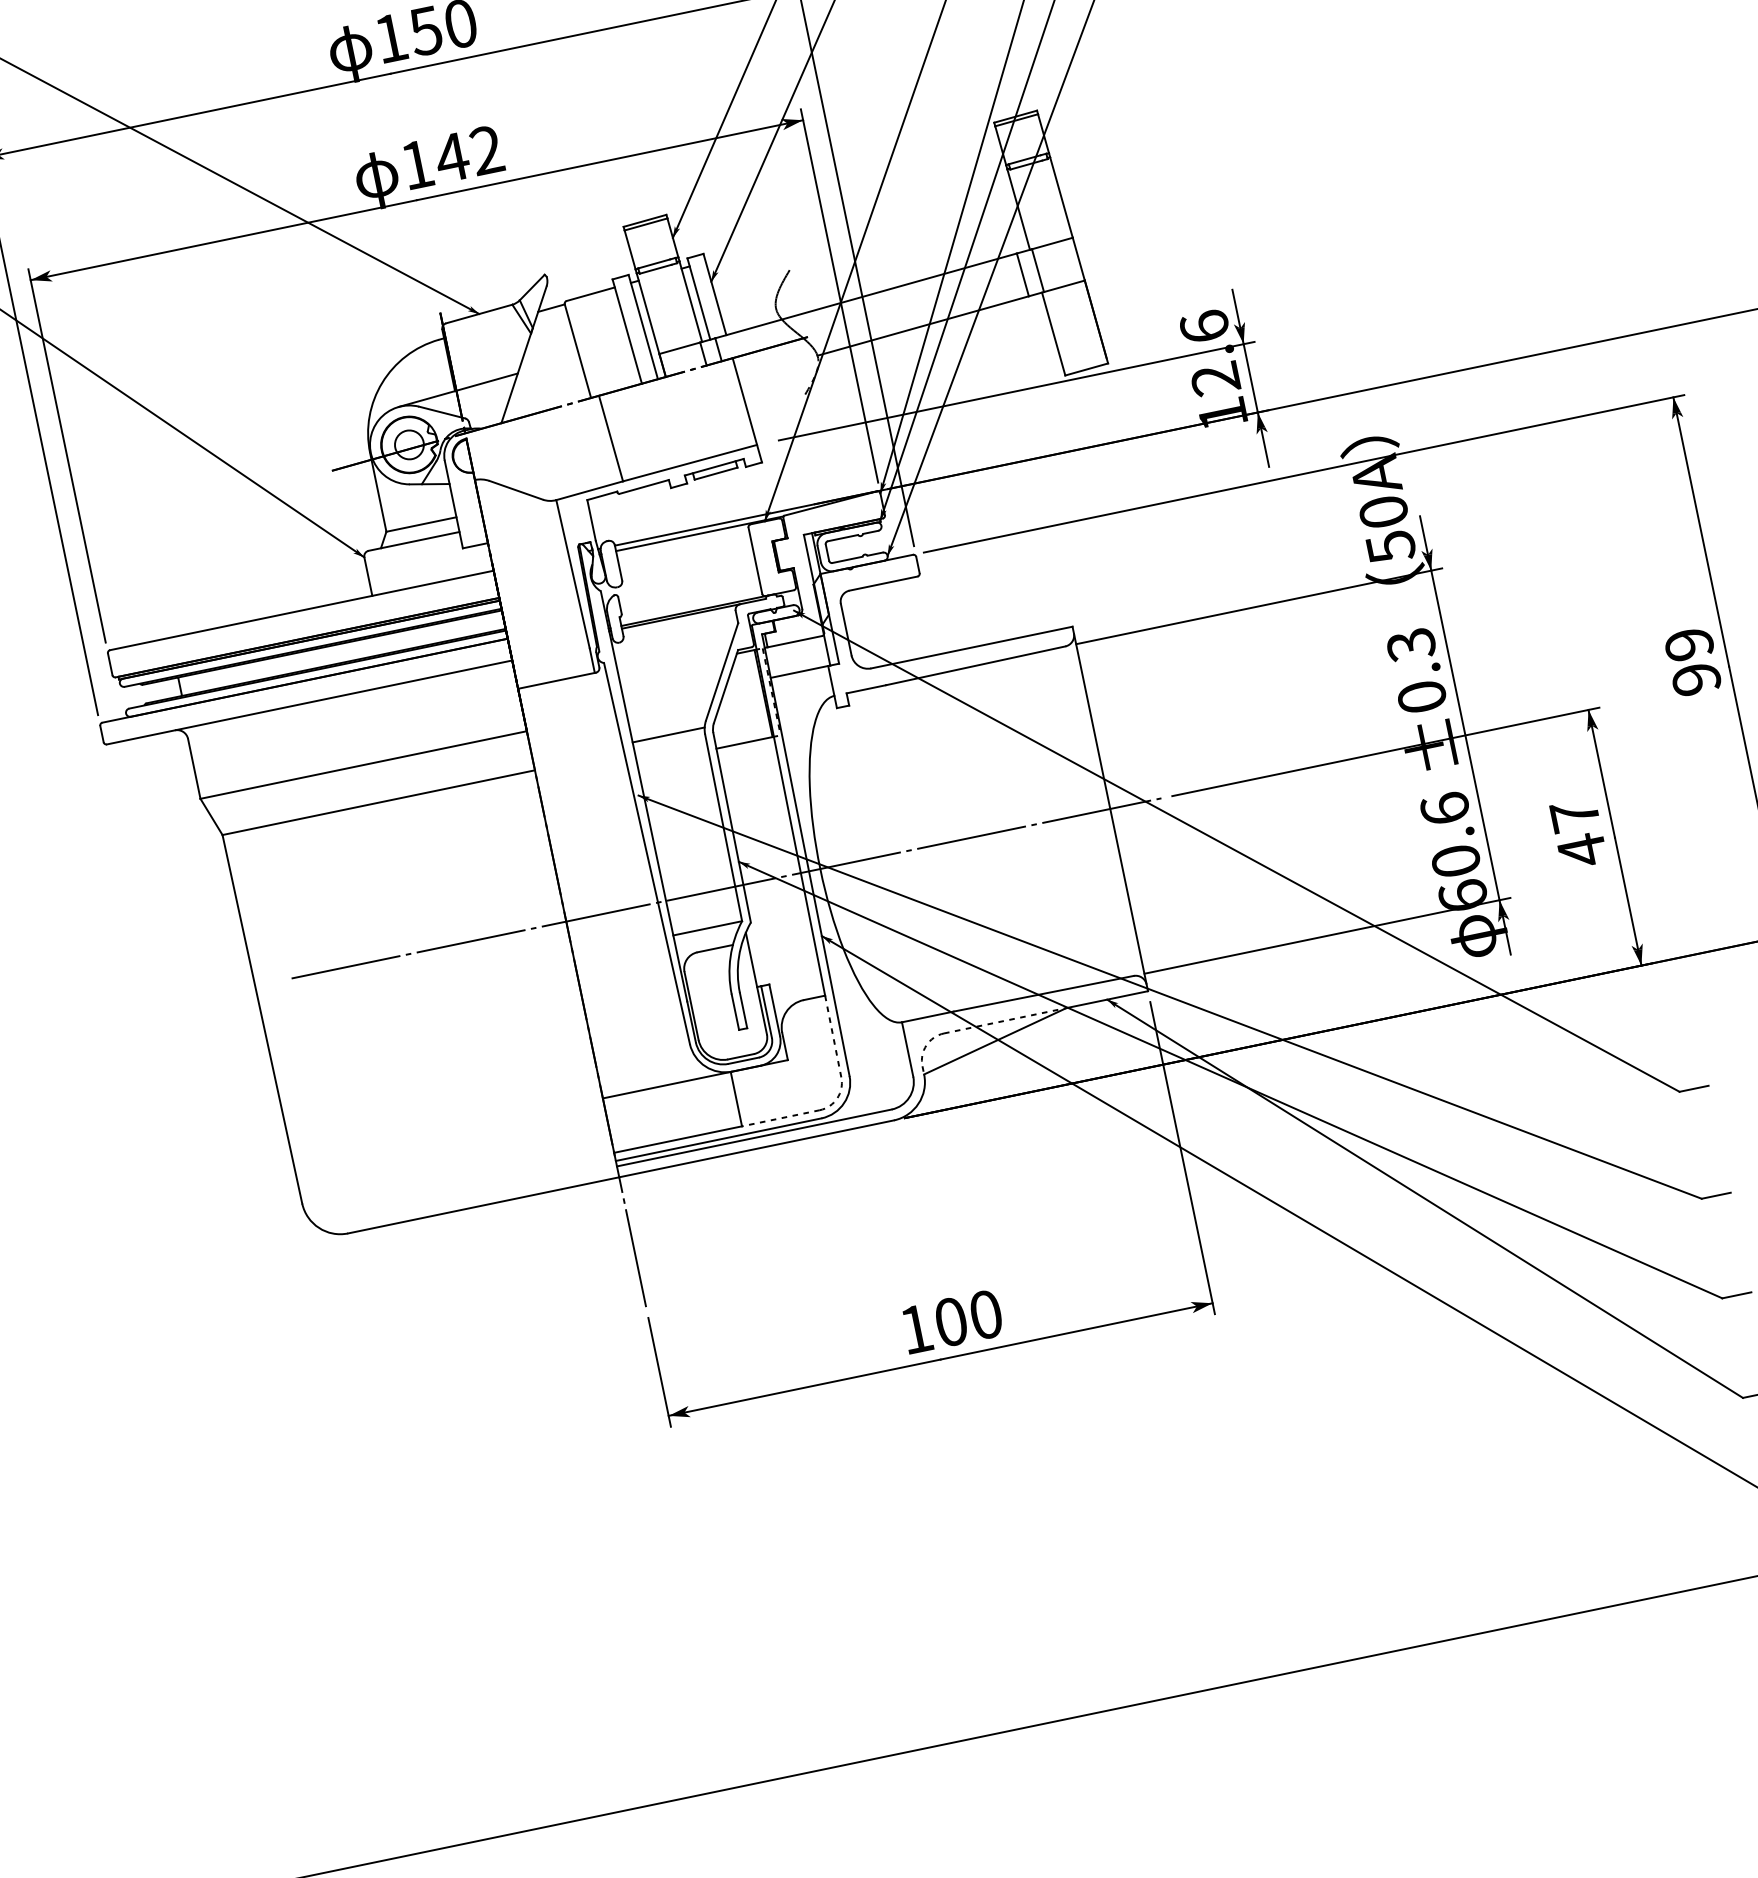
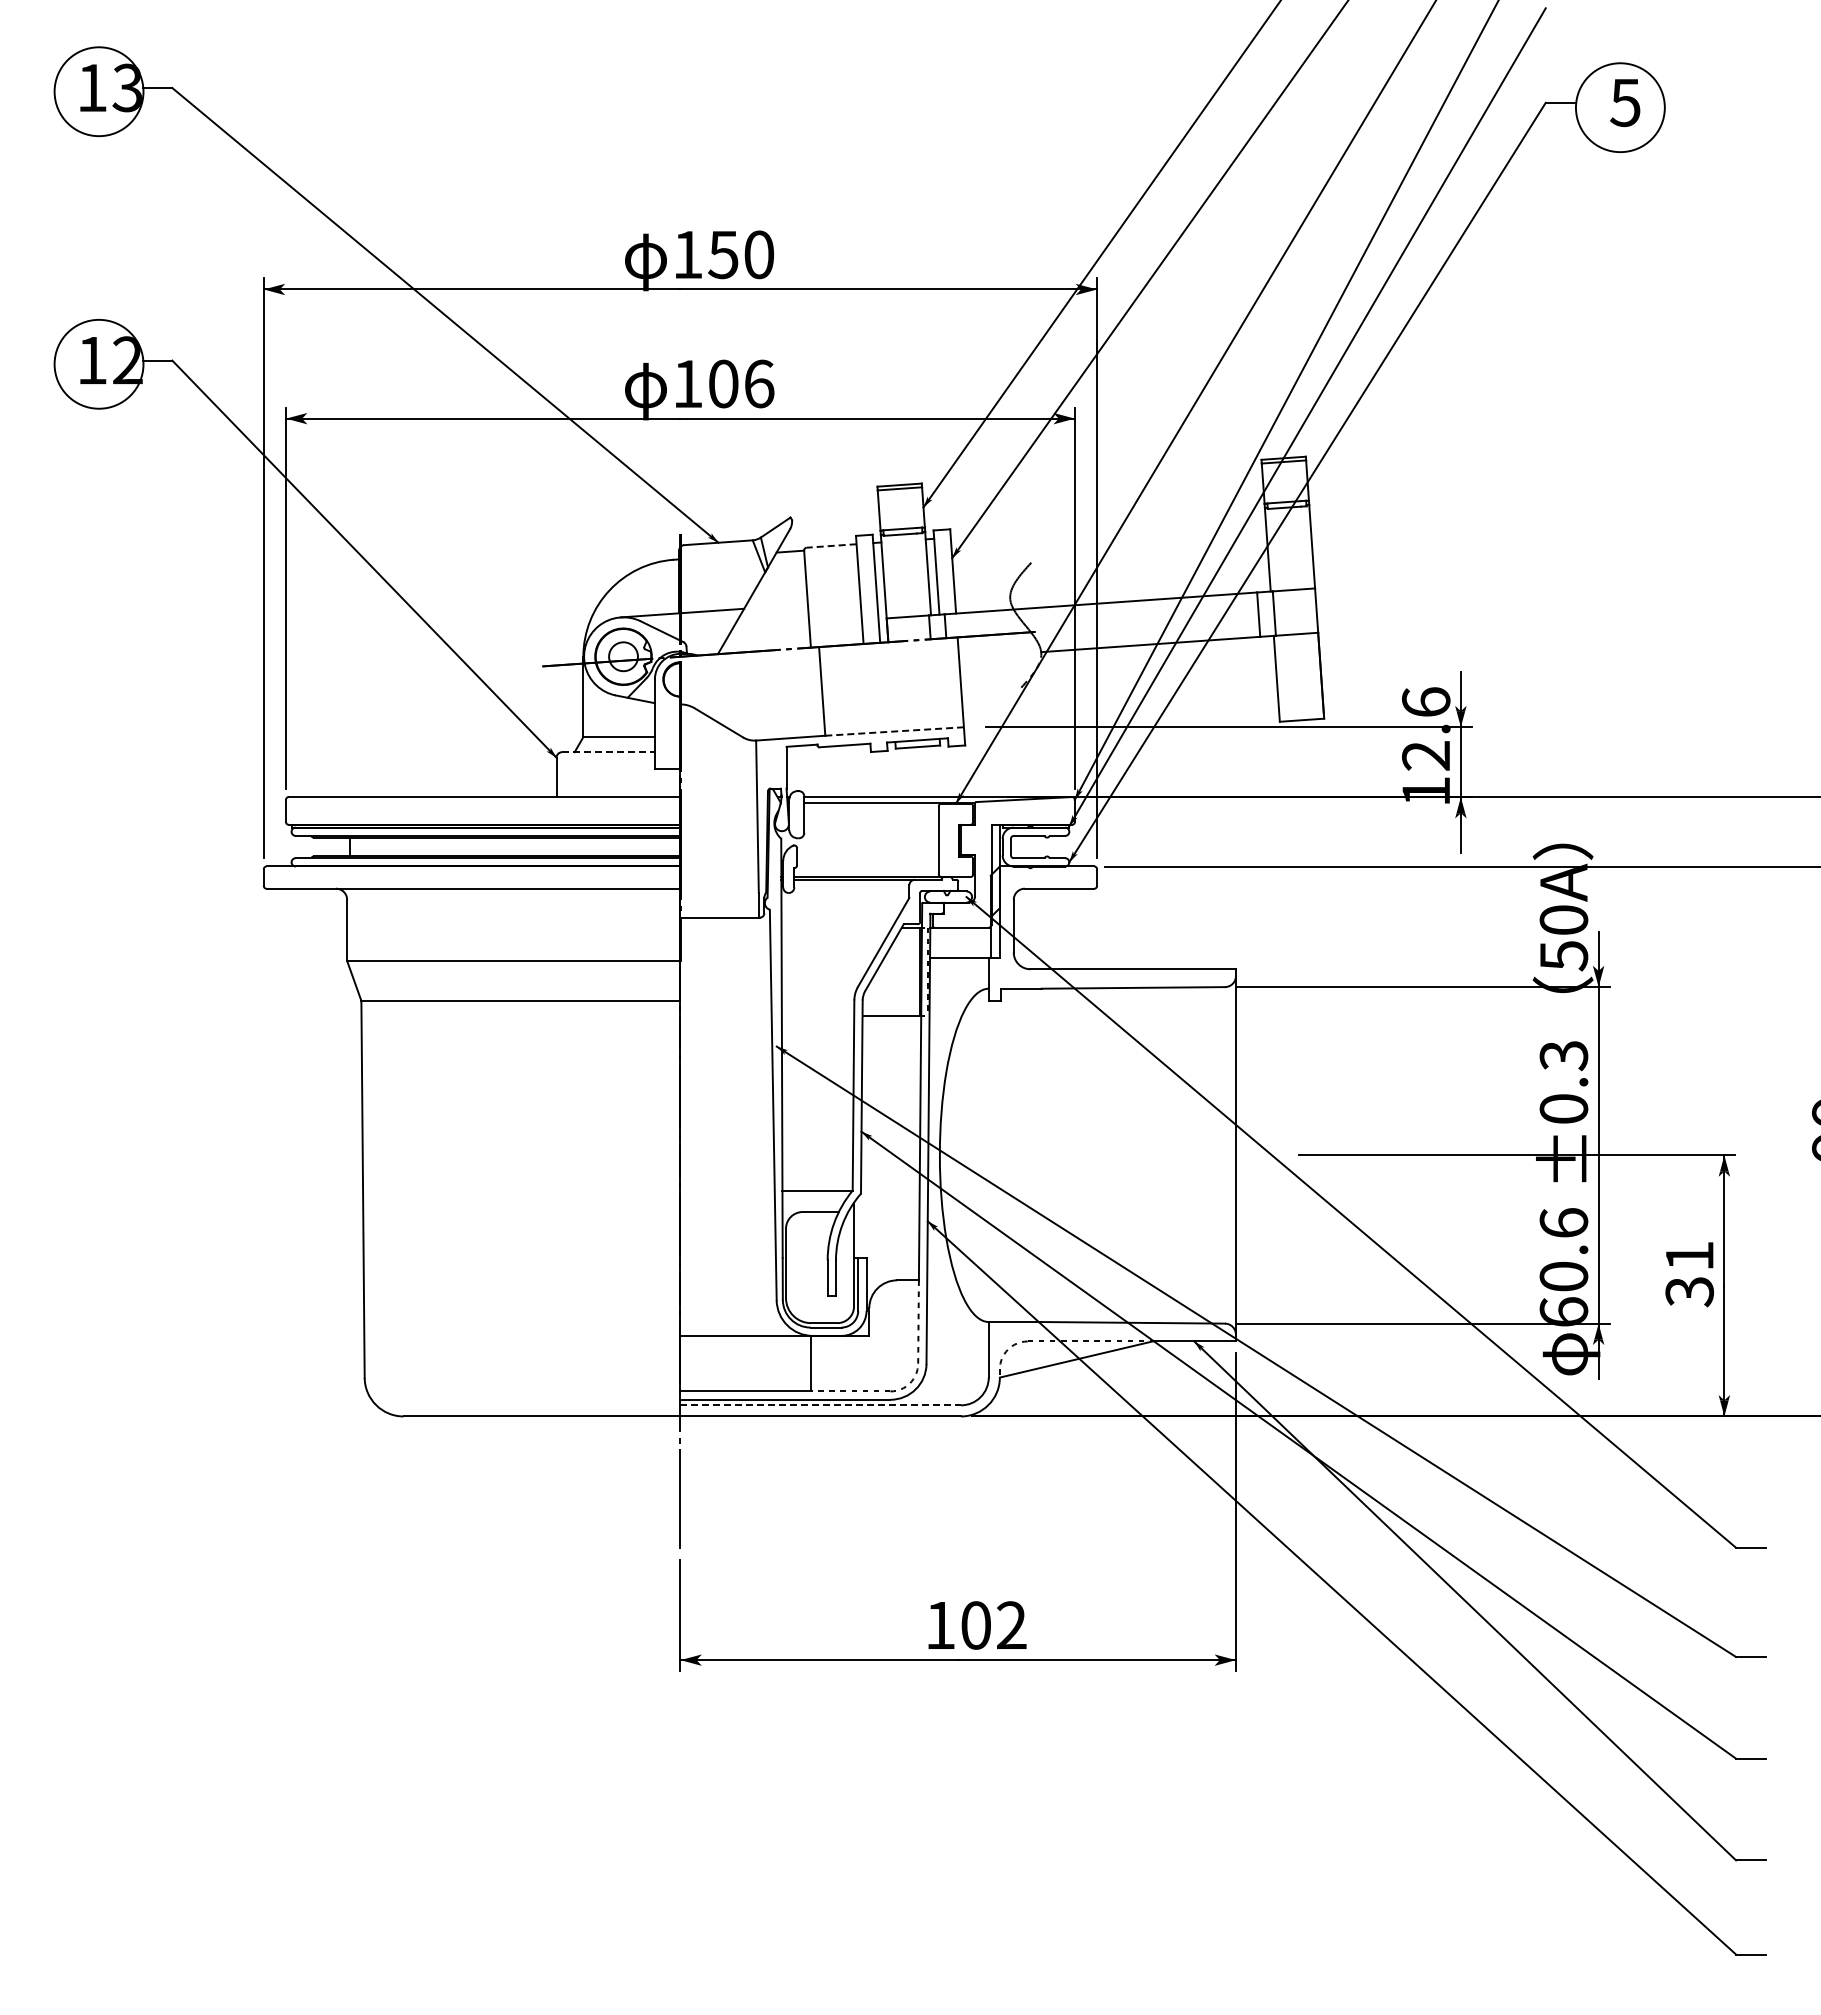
text: (468, 153) -> (740, 383), 142 -> 106
line: (590, 293) -> (831, 545), solid -> dashed
line: (690, 462) -> (895, 731), solid -> dashed
line: (415, 541) -> (609, 752), solid -> dashed
line: (668, 735) -> (818, 993), removed
text: (1578, 833) -> (1689, 1274), 47 -> 31
line: (725, 888) -> (843, 1155), removed
line: (755, 1137) -> (821, 1405), solid -> dashed
text: (985, 1314) -> (1011, 1625), 100 -> 102

